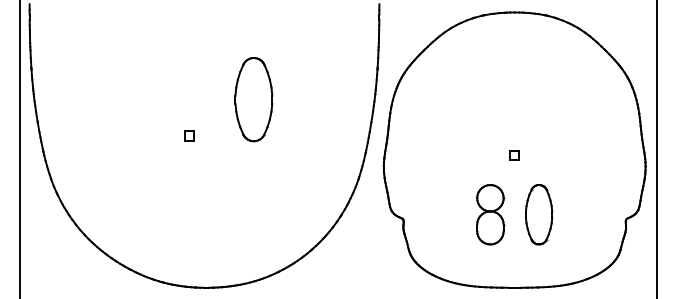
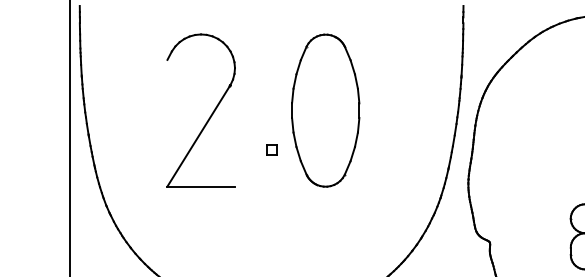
part: (253, 99) -> (325, 110), size x1.67
part: (147, 105) -> (209, 117), added
part: (189, 135) -> (271, 149), moved

